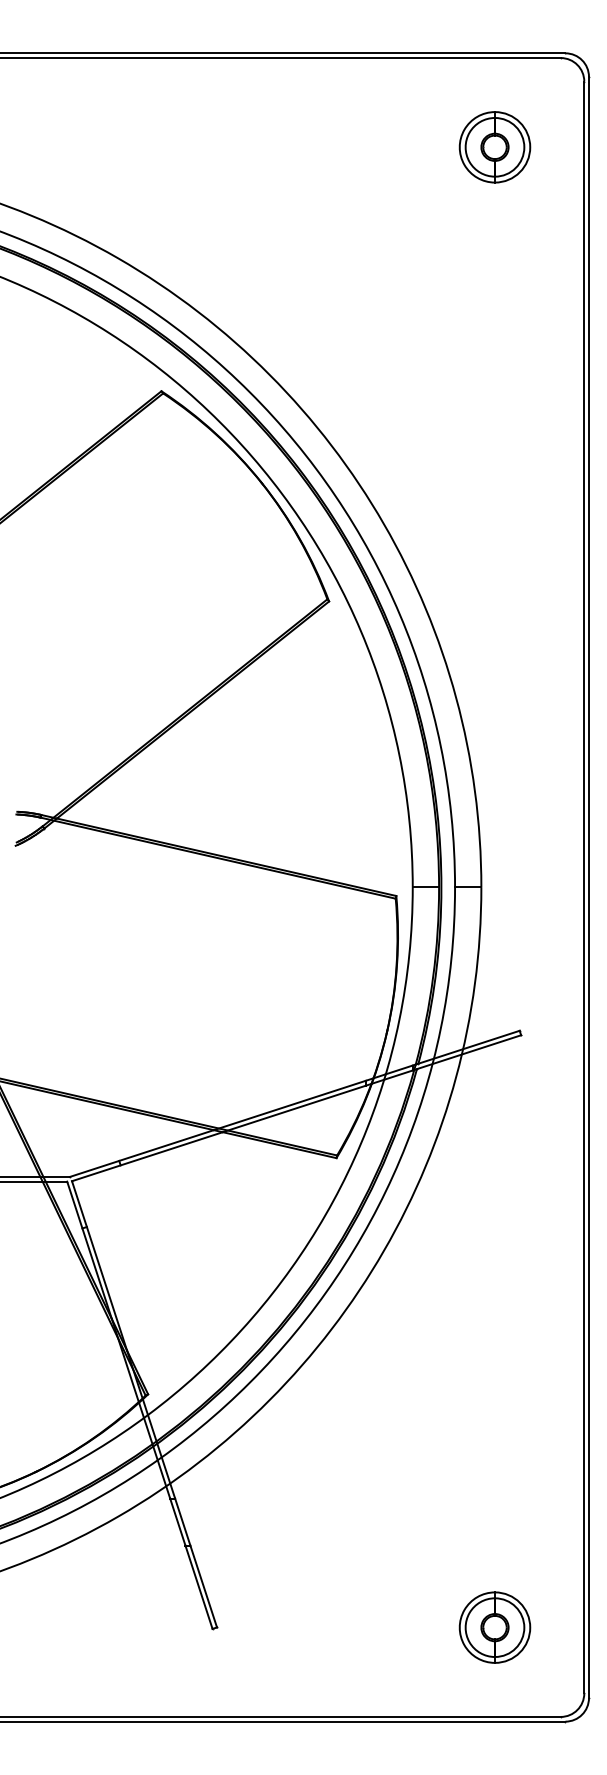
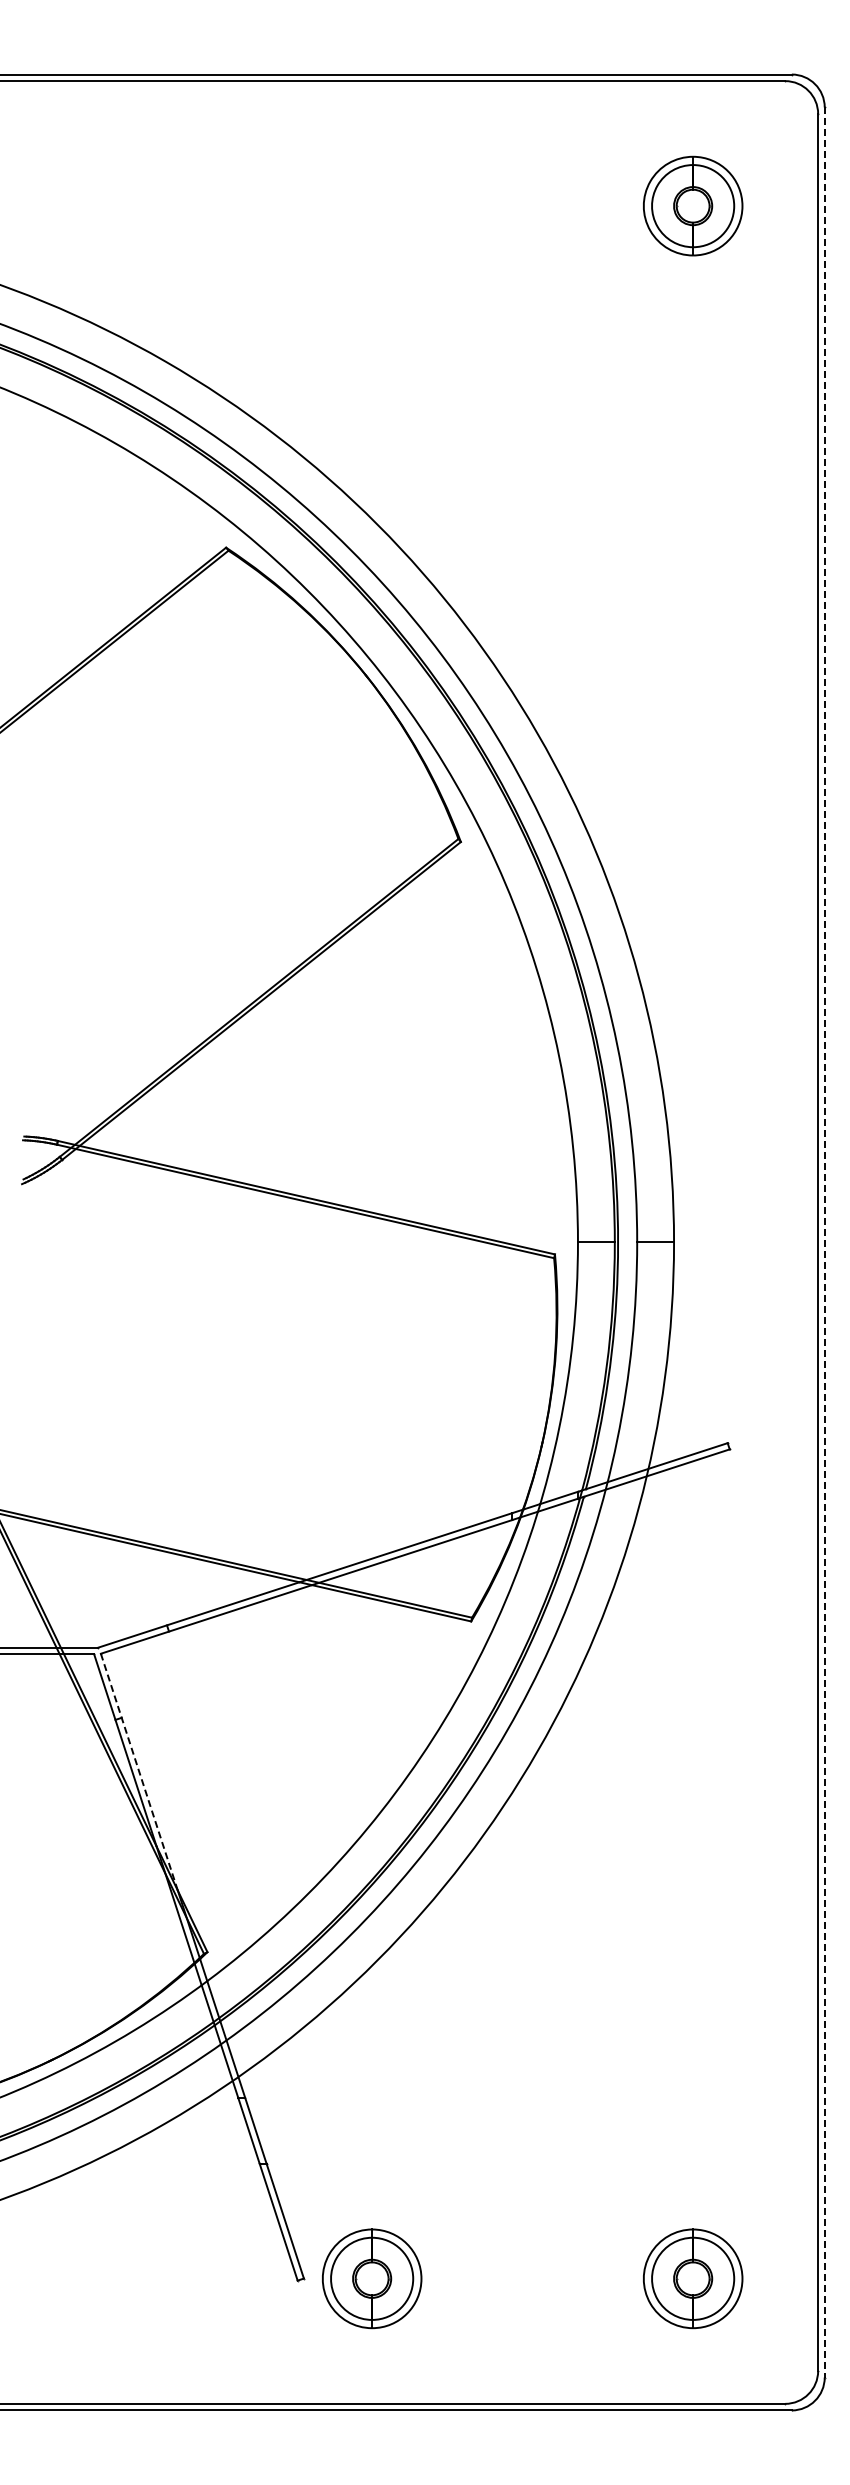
line: (588, 887) -> (824, 1242), solid -> dashed
line: (99, 1266) -> (139, 1772), solid -> dashed
part: (266, 1627) -> (372, 2278), added

